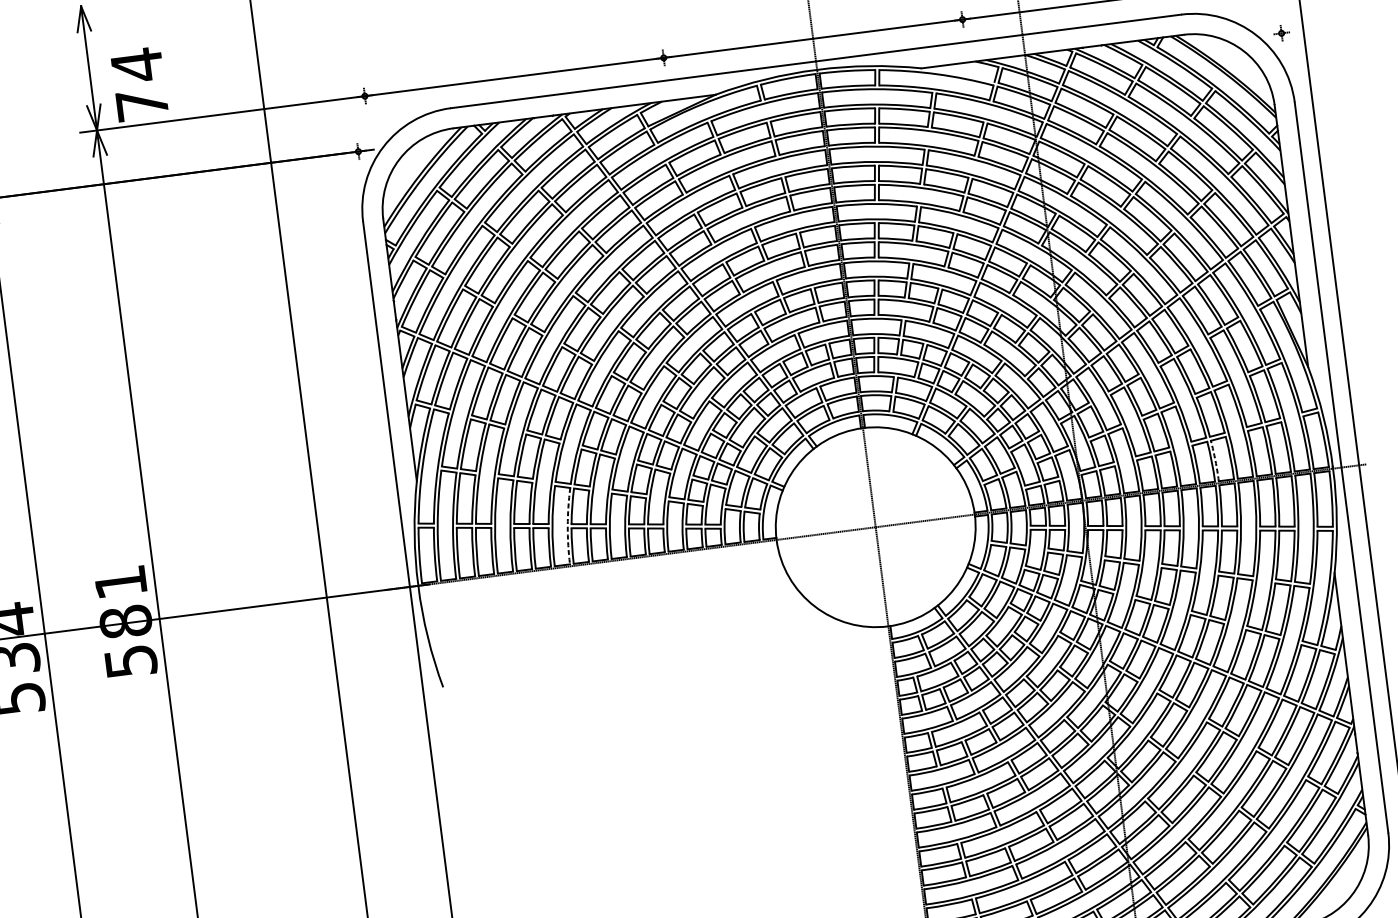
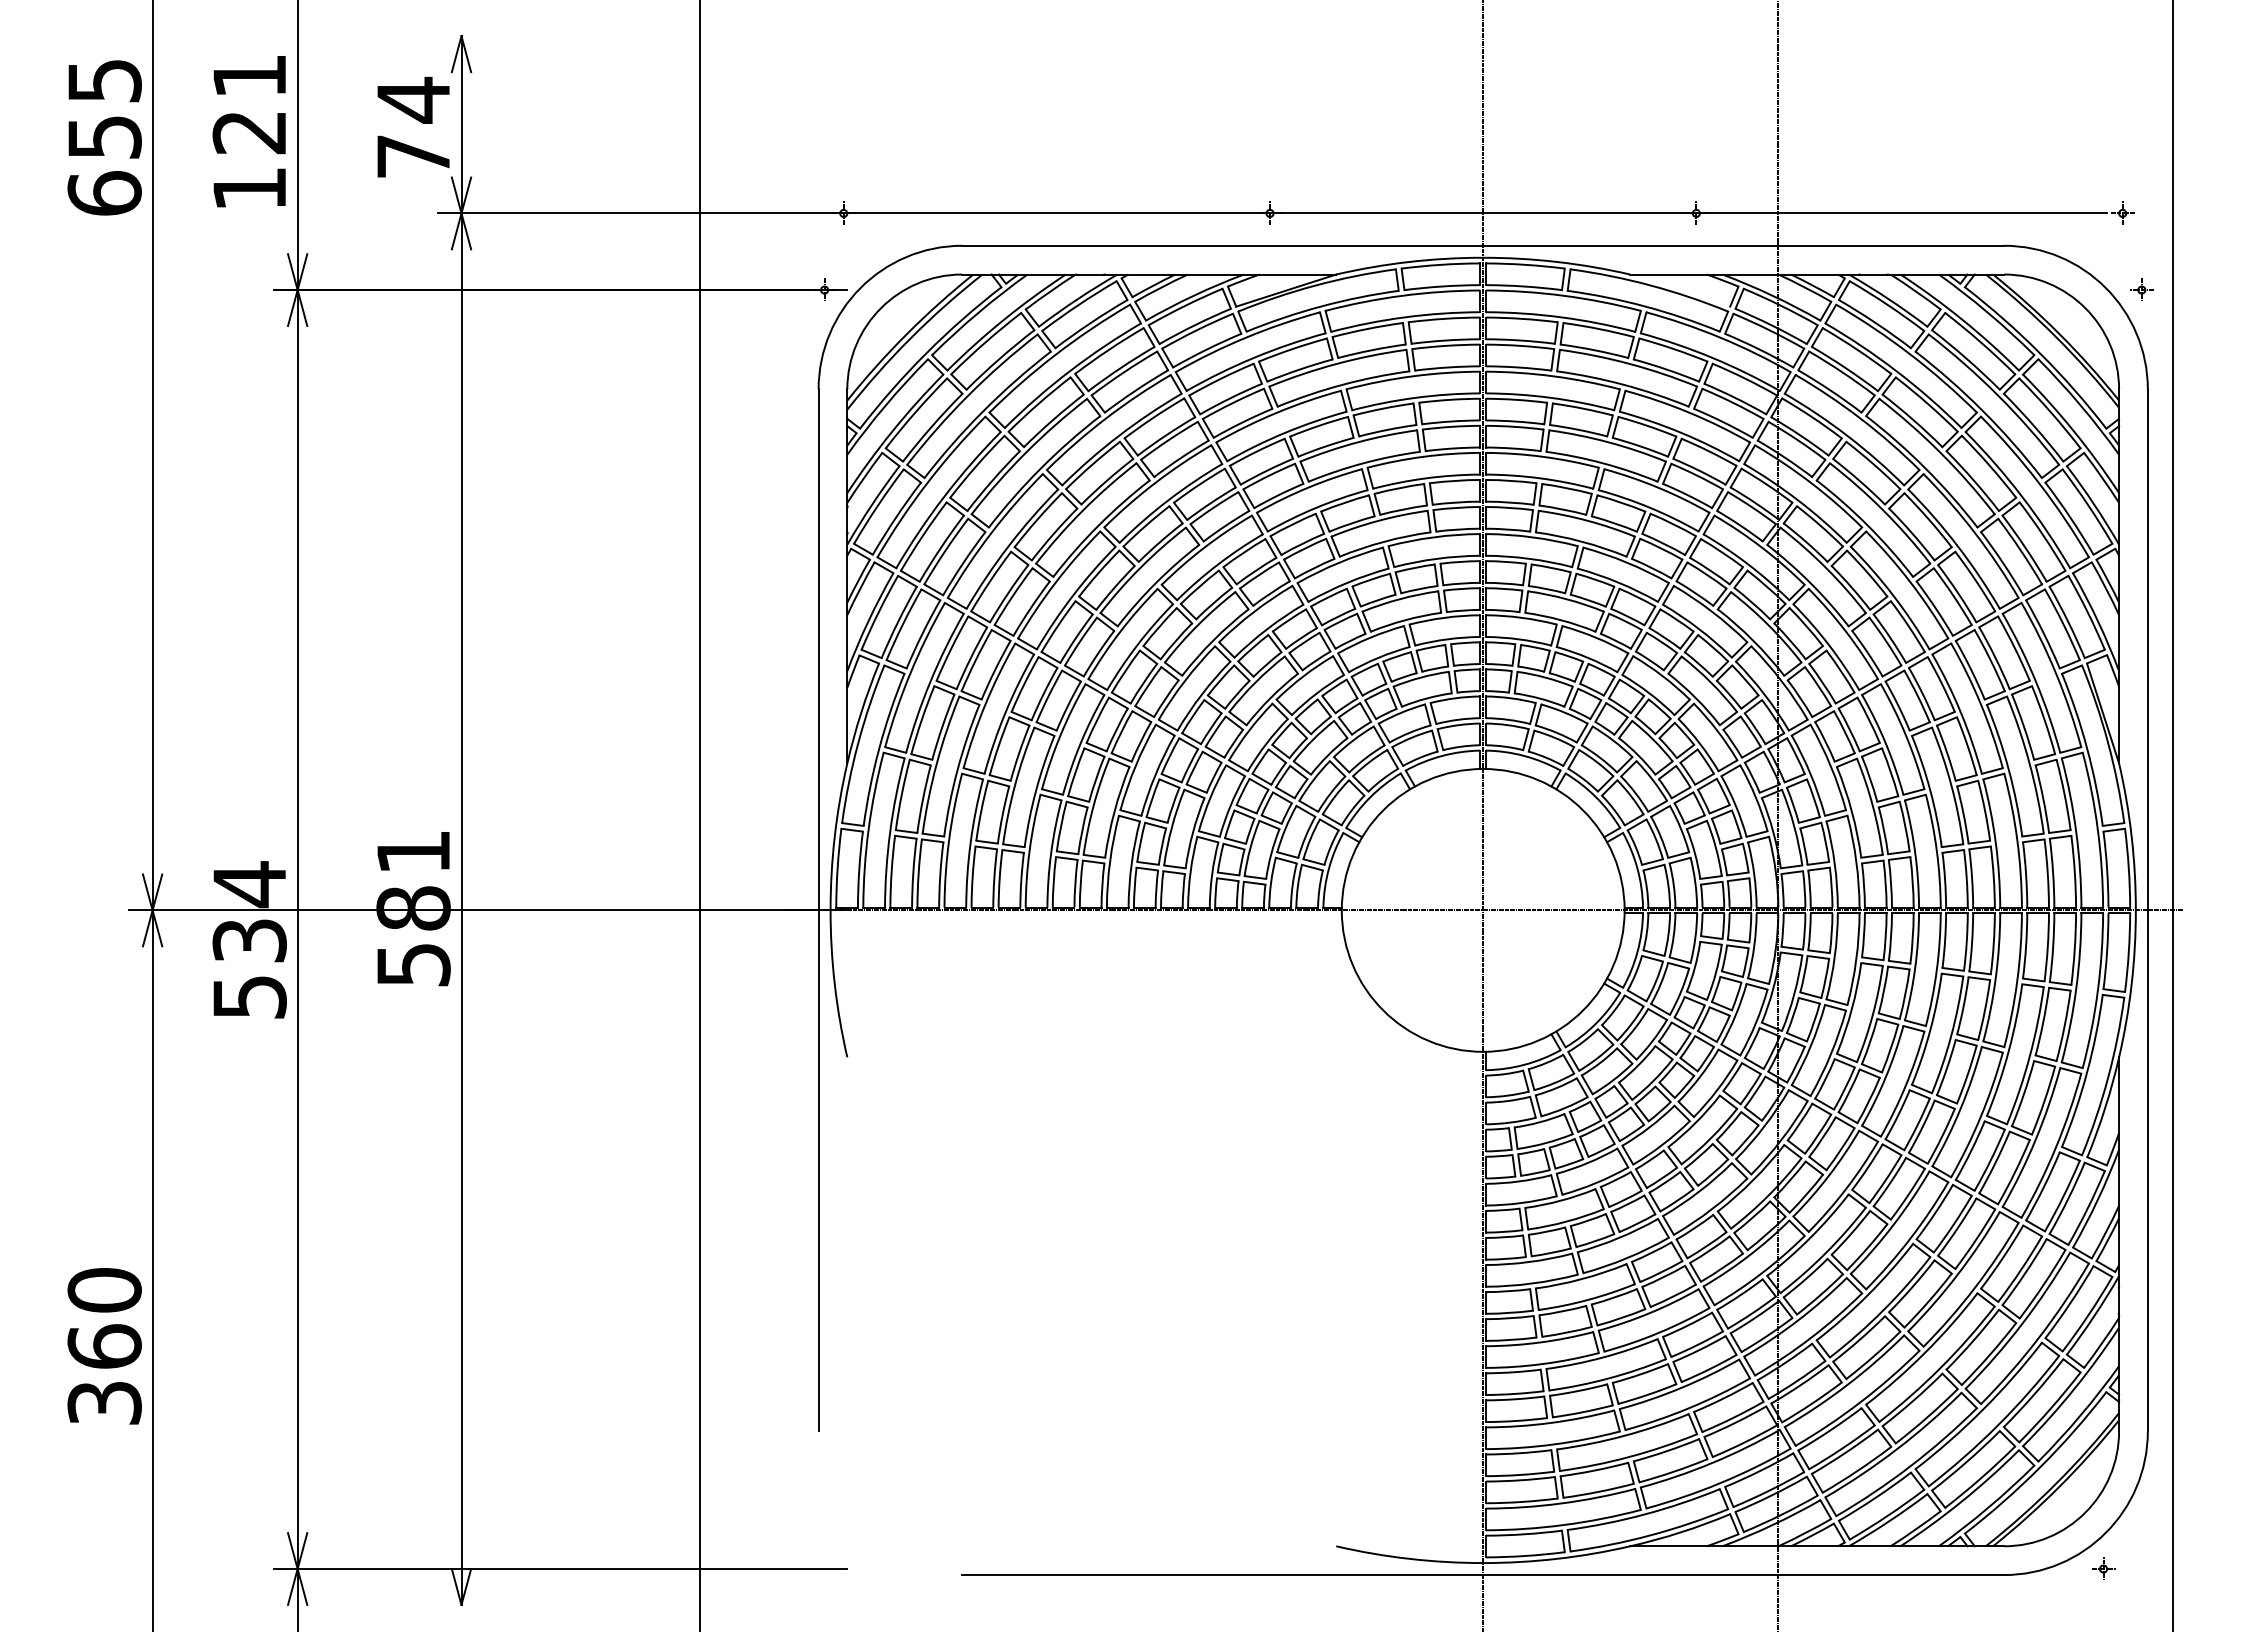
text: (139, 83) -> (413, 126), moved
arc: (1215, 460) -> (1972, 878), dashed -> solid
arc: (568, 526) -> (1051, 853), dashed -> solid

